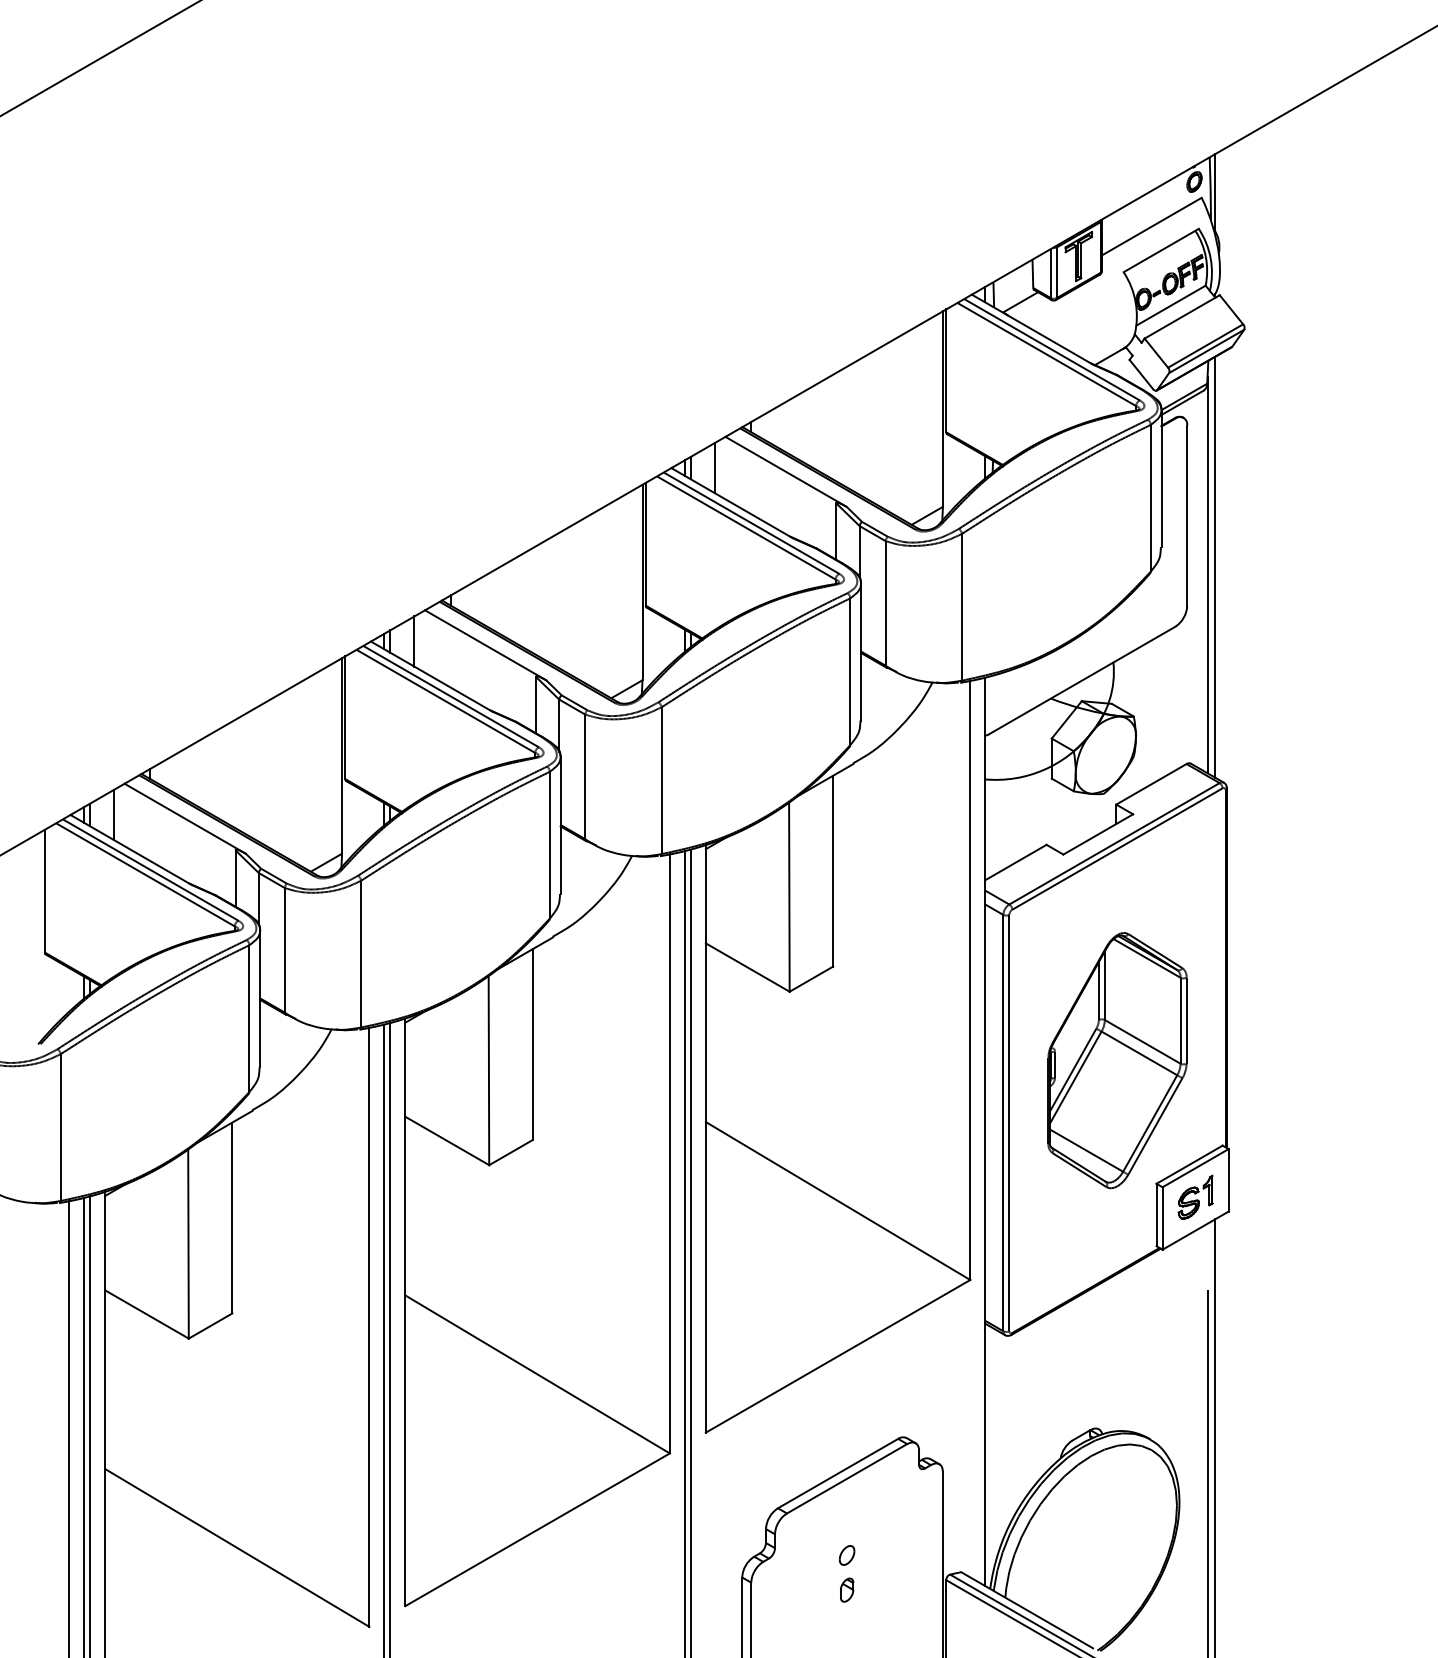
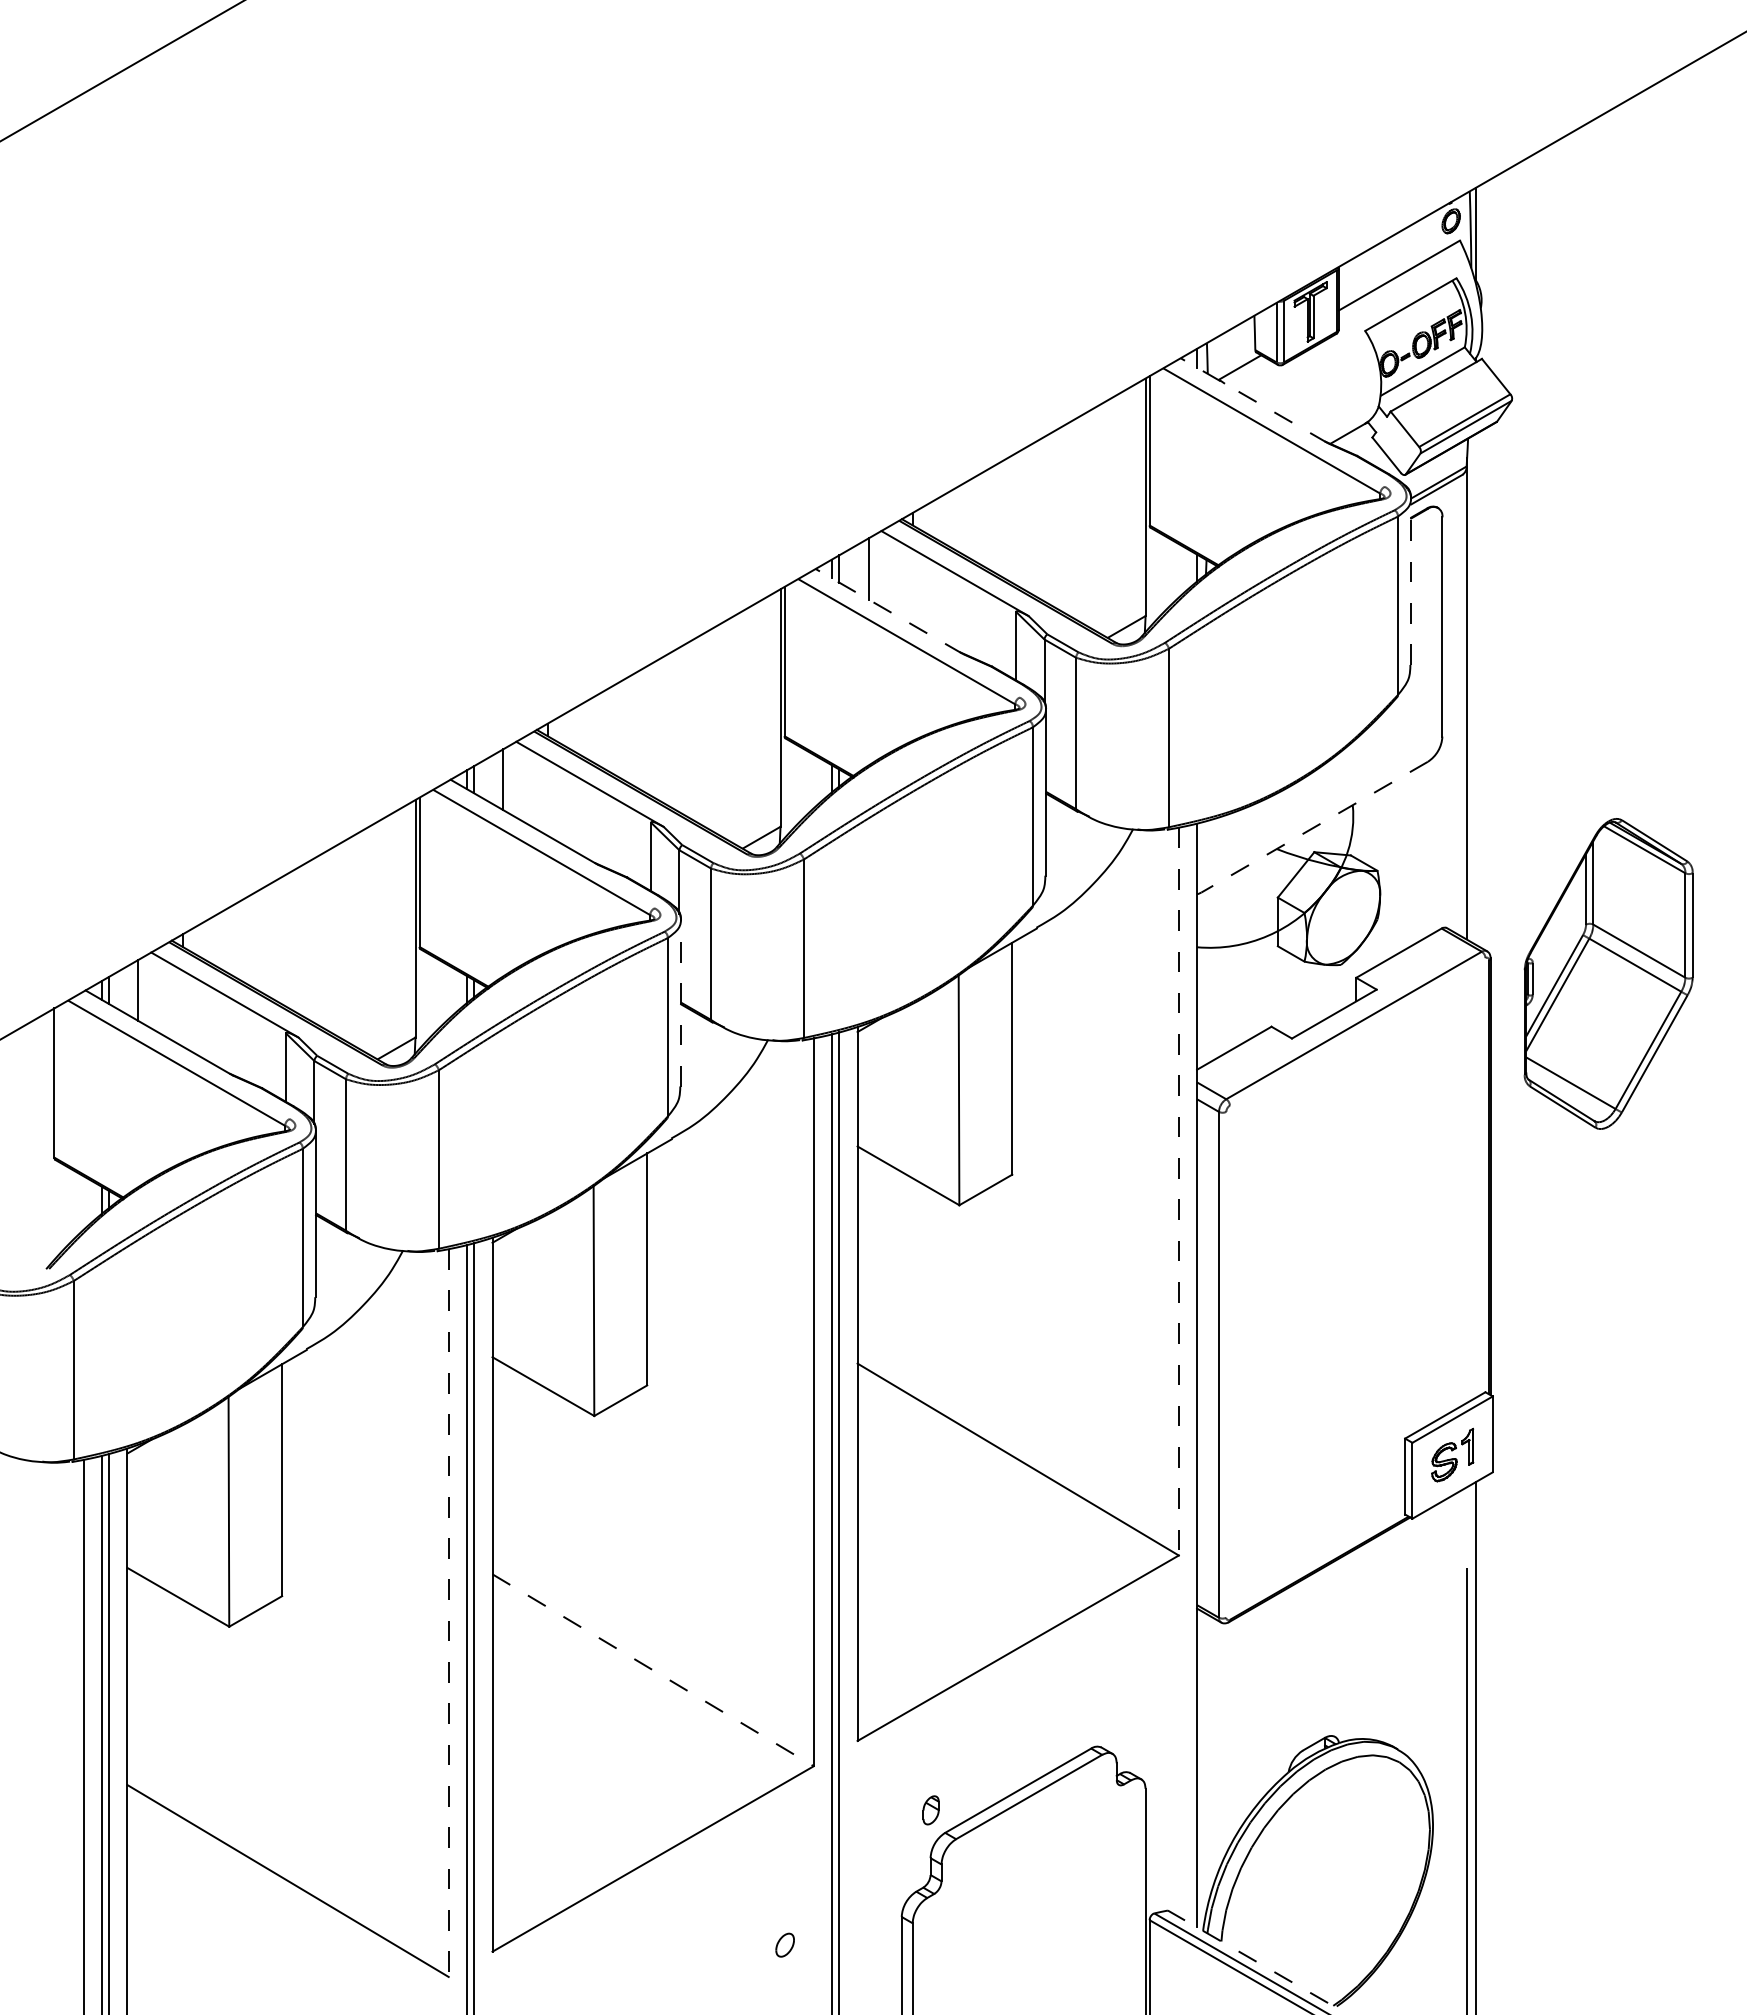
line: (1031, 329) -> (1253, 400), solid -> dashed
line: (1051, 349) -> (1277, 424), removed
line: (1161, 478) -> (1411, 581), solid -> dashed
line: (731, 503) -> (888, 611), solid -> dashed
line: (751, 522) -> (912, 635), removed
line: (1215, 567) -> (1476, 689), removed
line: (1081, 680) -> (1314, 827), solid -> dashed
line: (450, 696) -> (547, 846), removed
line: (560, 824) -> (681, 1002), solid -> dashed
line: (1117, 848) -> (1357, 1031), removed
line: (150, 870) -> (182, 1057), removed
line: (970, 980) -> (1178, 1191), solid -> dashed
part: (1117, 1060) -> (1608, 973), moved
line: (1009, 1122) -> (1226, 1364), removed
line: (369, 1327) -> (448, 1613), solid -> dashed
line: (537, 1374) -> (653, 1670), solid -> dashed
part: (846, 1554) -> (784, 1944), moved
part: (846, 1590) -> (930, 1810), moved
line: (1026, 1610) -> (1247, 1956), solid -> dashed

